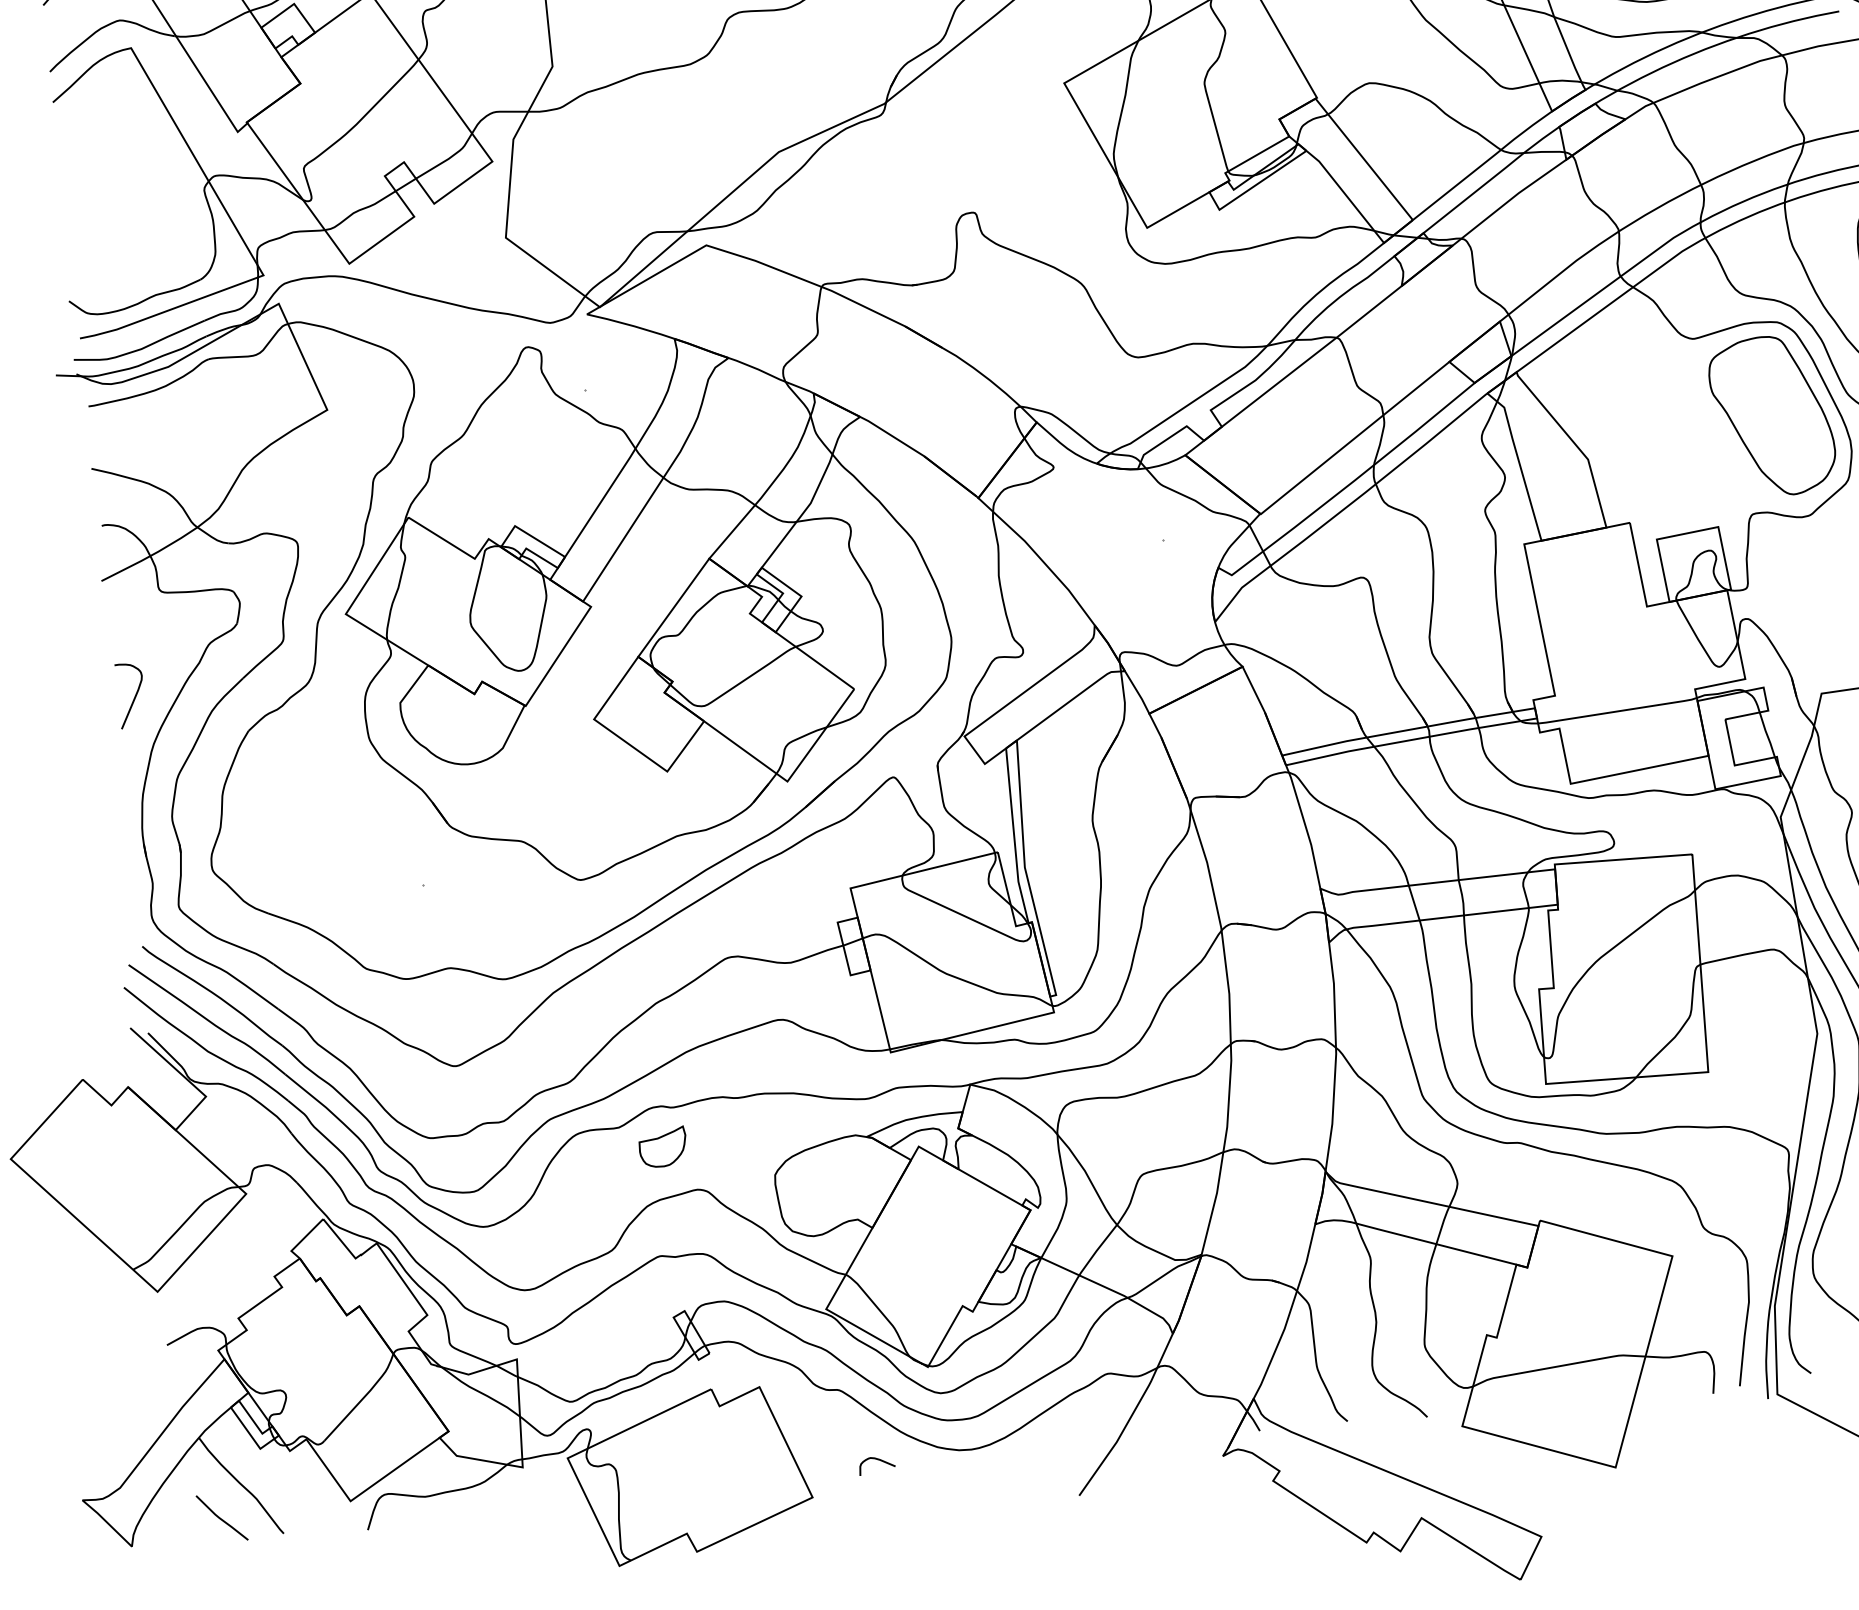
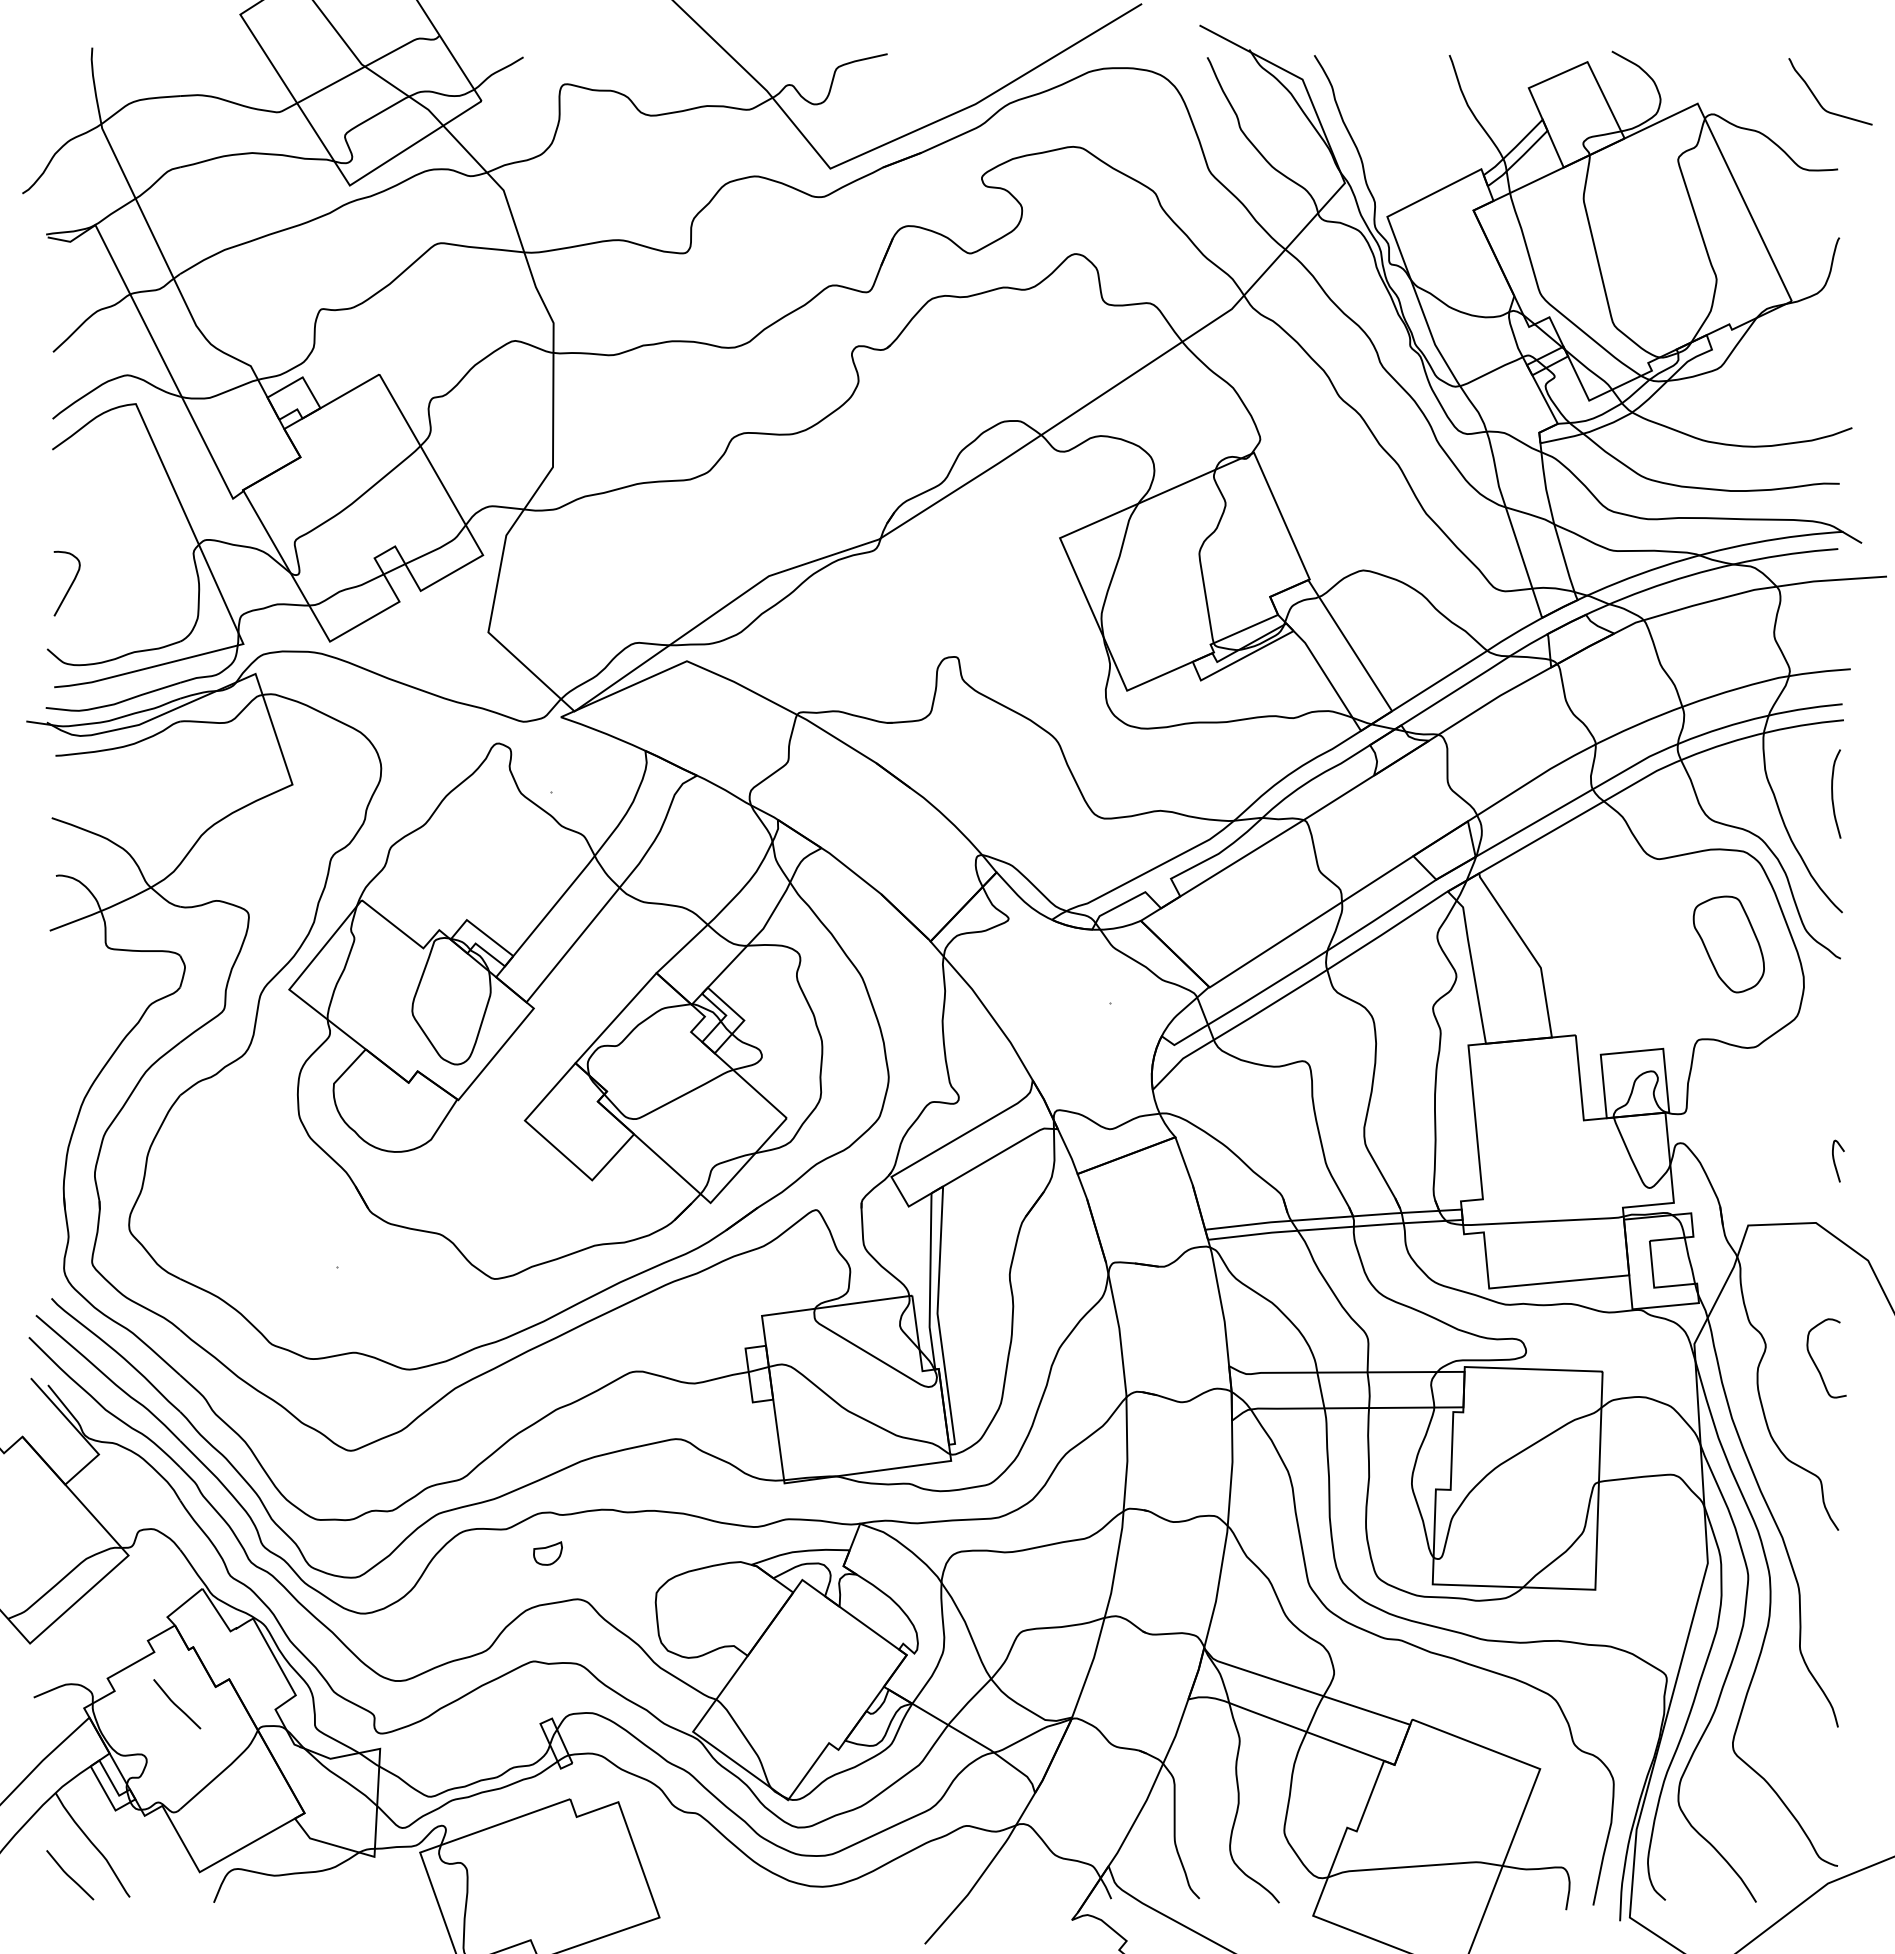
part: (1772, 416) -> (1728, 944), size x0.6
curve: (134, 695) -> (70, 584), moved
part: (662, 1147) -> (547, 1553), size x0.6
line: (309, 1336) -> (176, 1704), added
curve: (877, 1460) -> (727, 1887), removed

